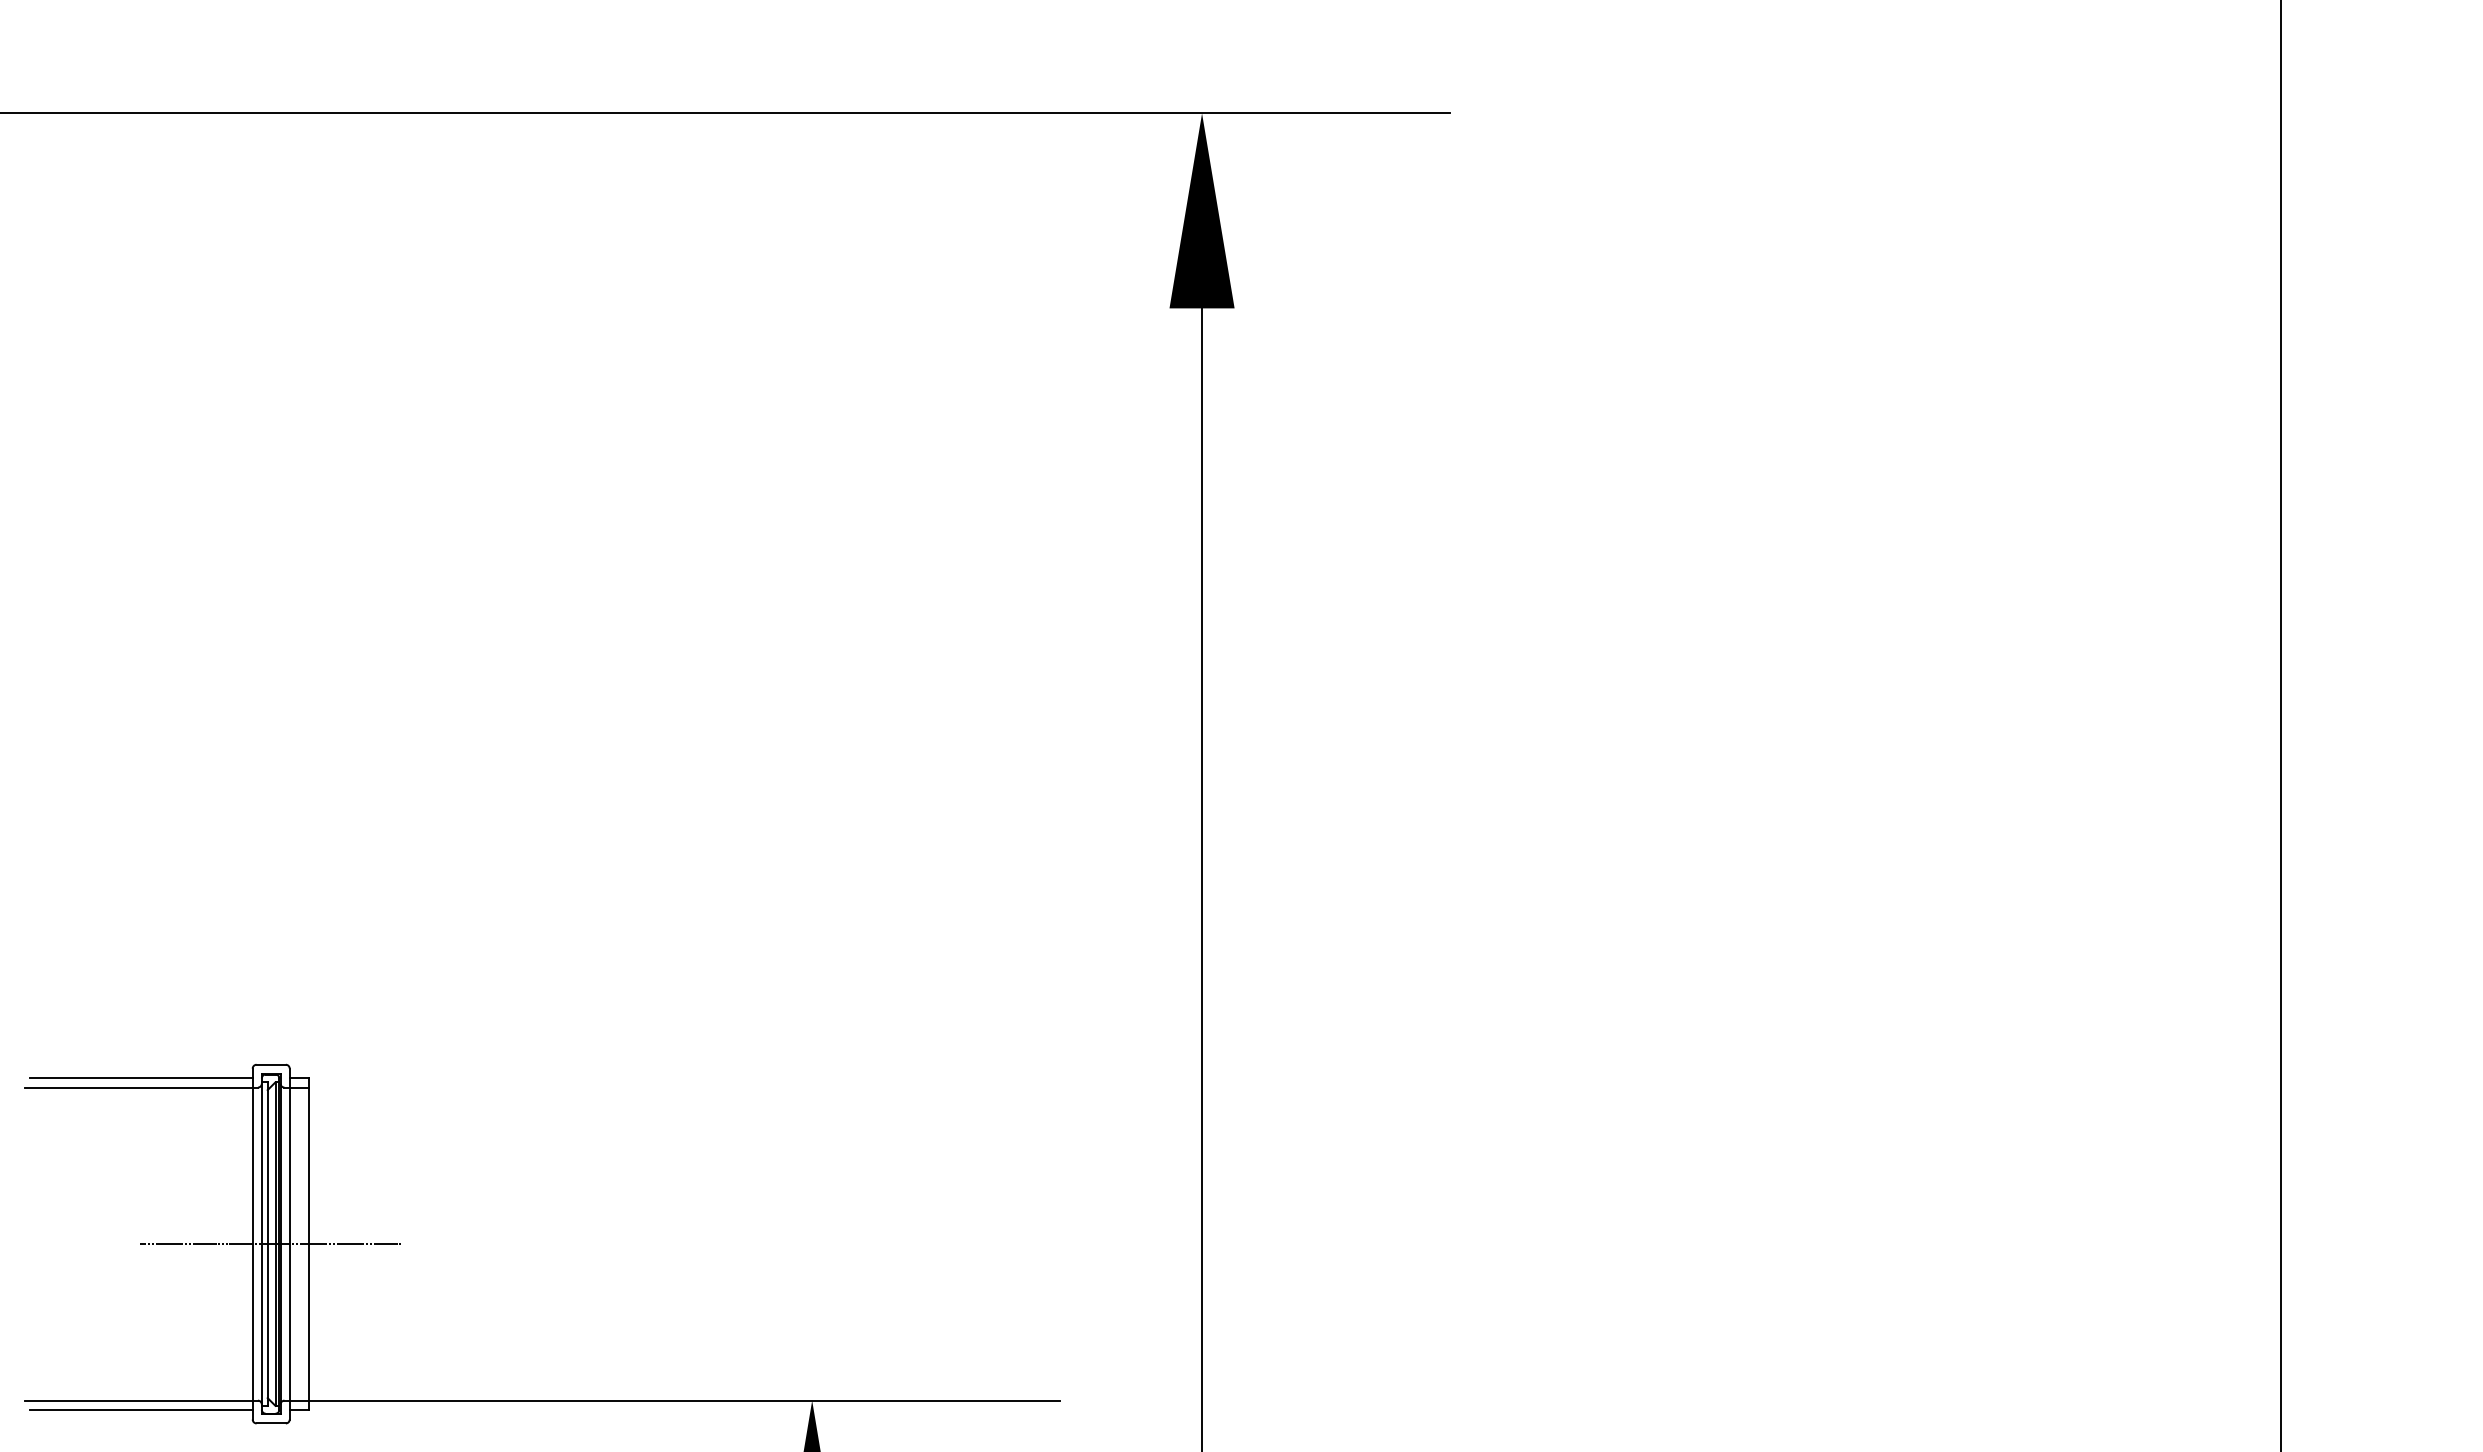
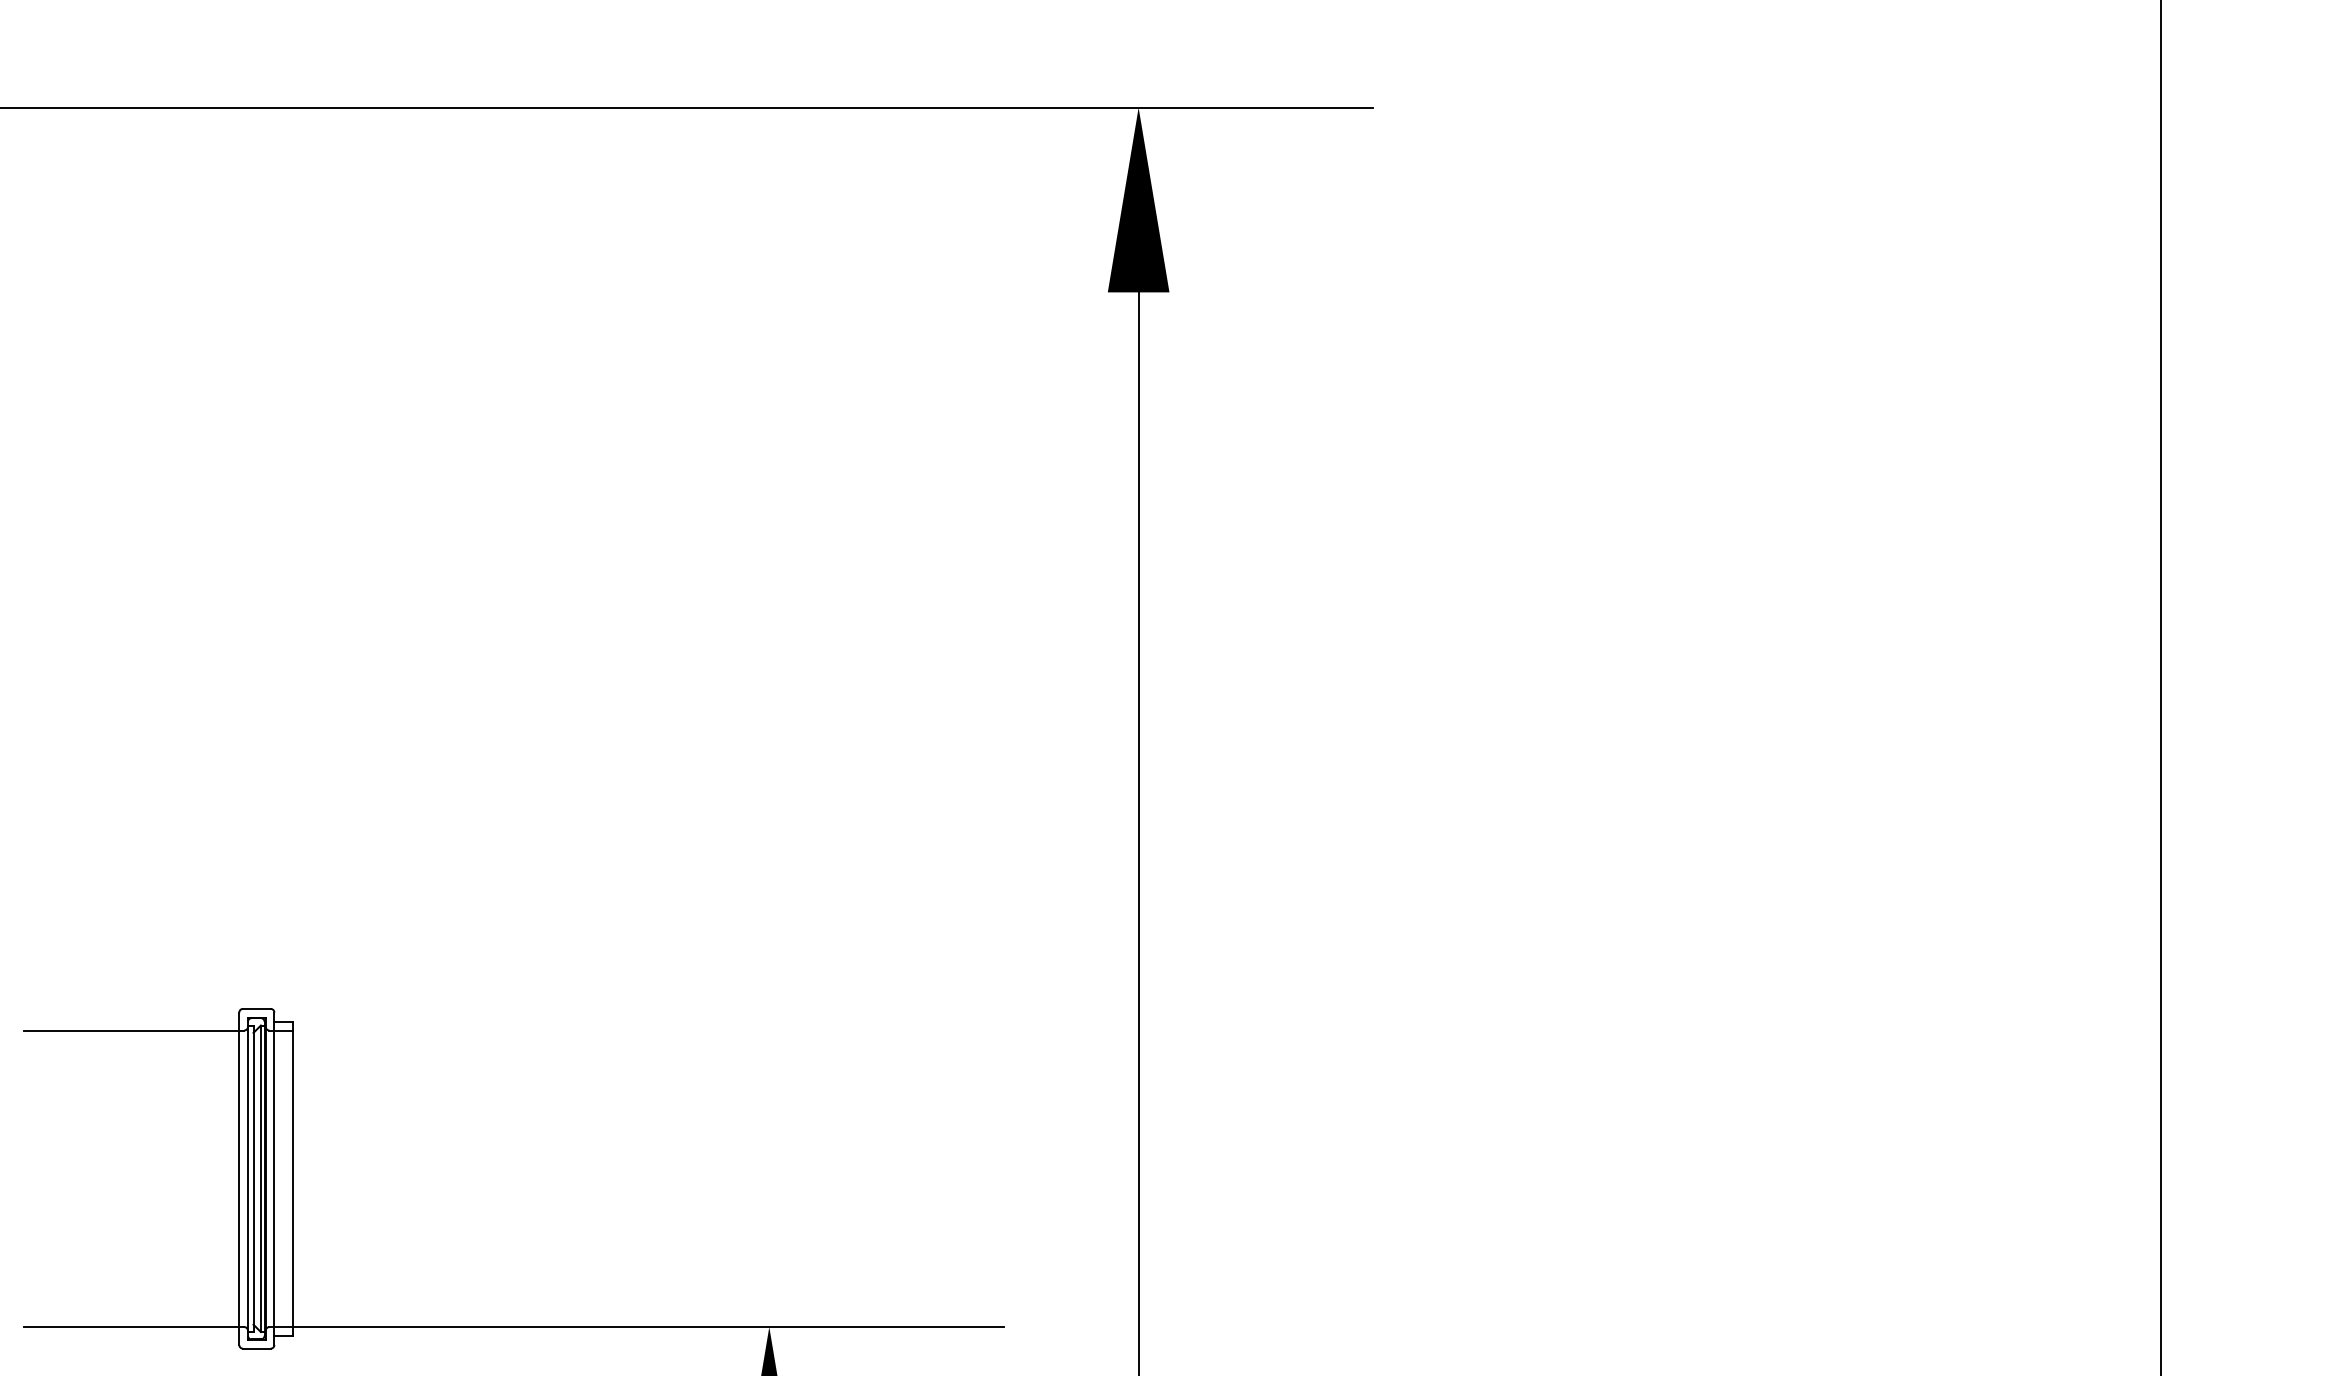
line: (141, 1078) -> (133, 1021), removed
line: (270, 1244) -> (256, 1179), removed
line: (141, 1409) -> (133, 1335), removed

